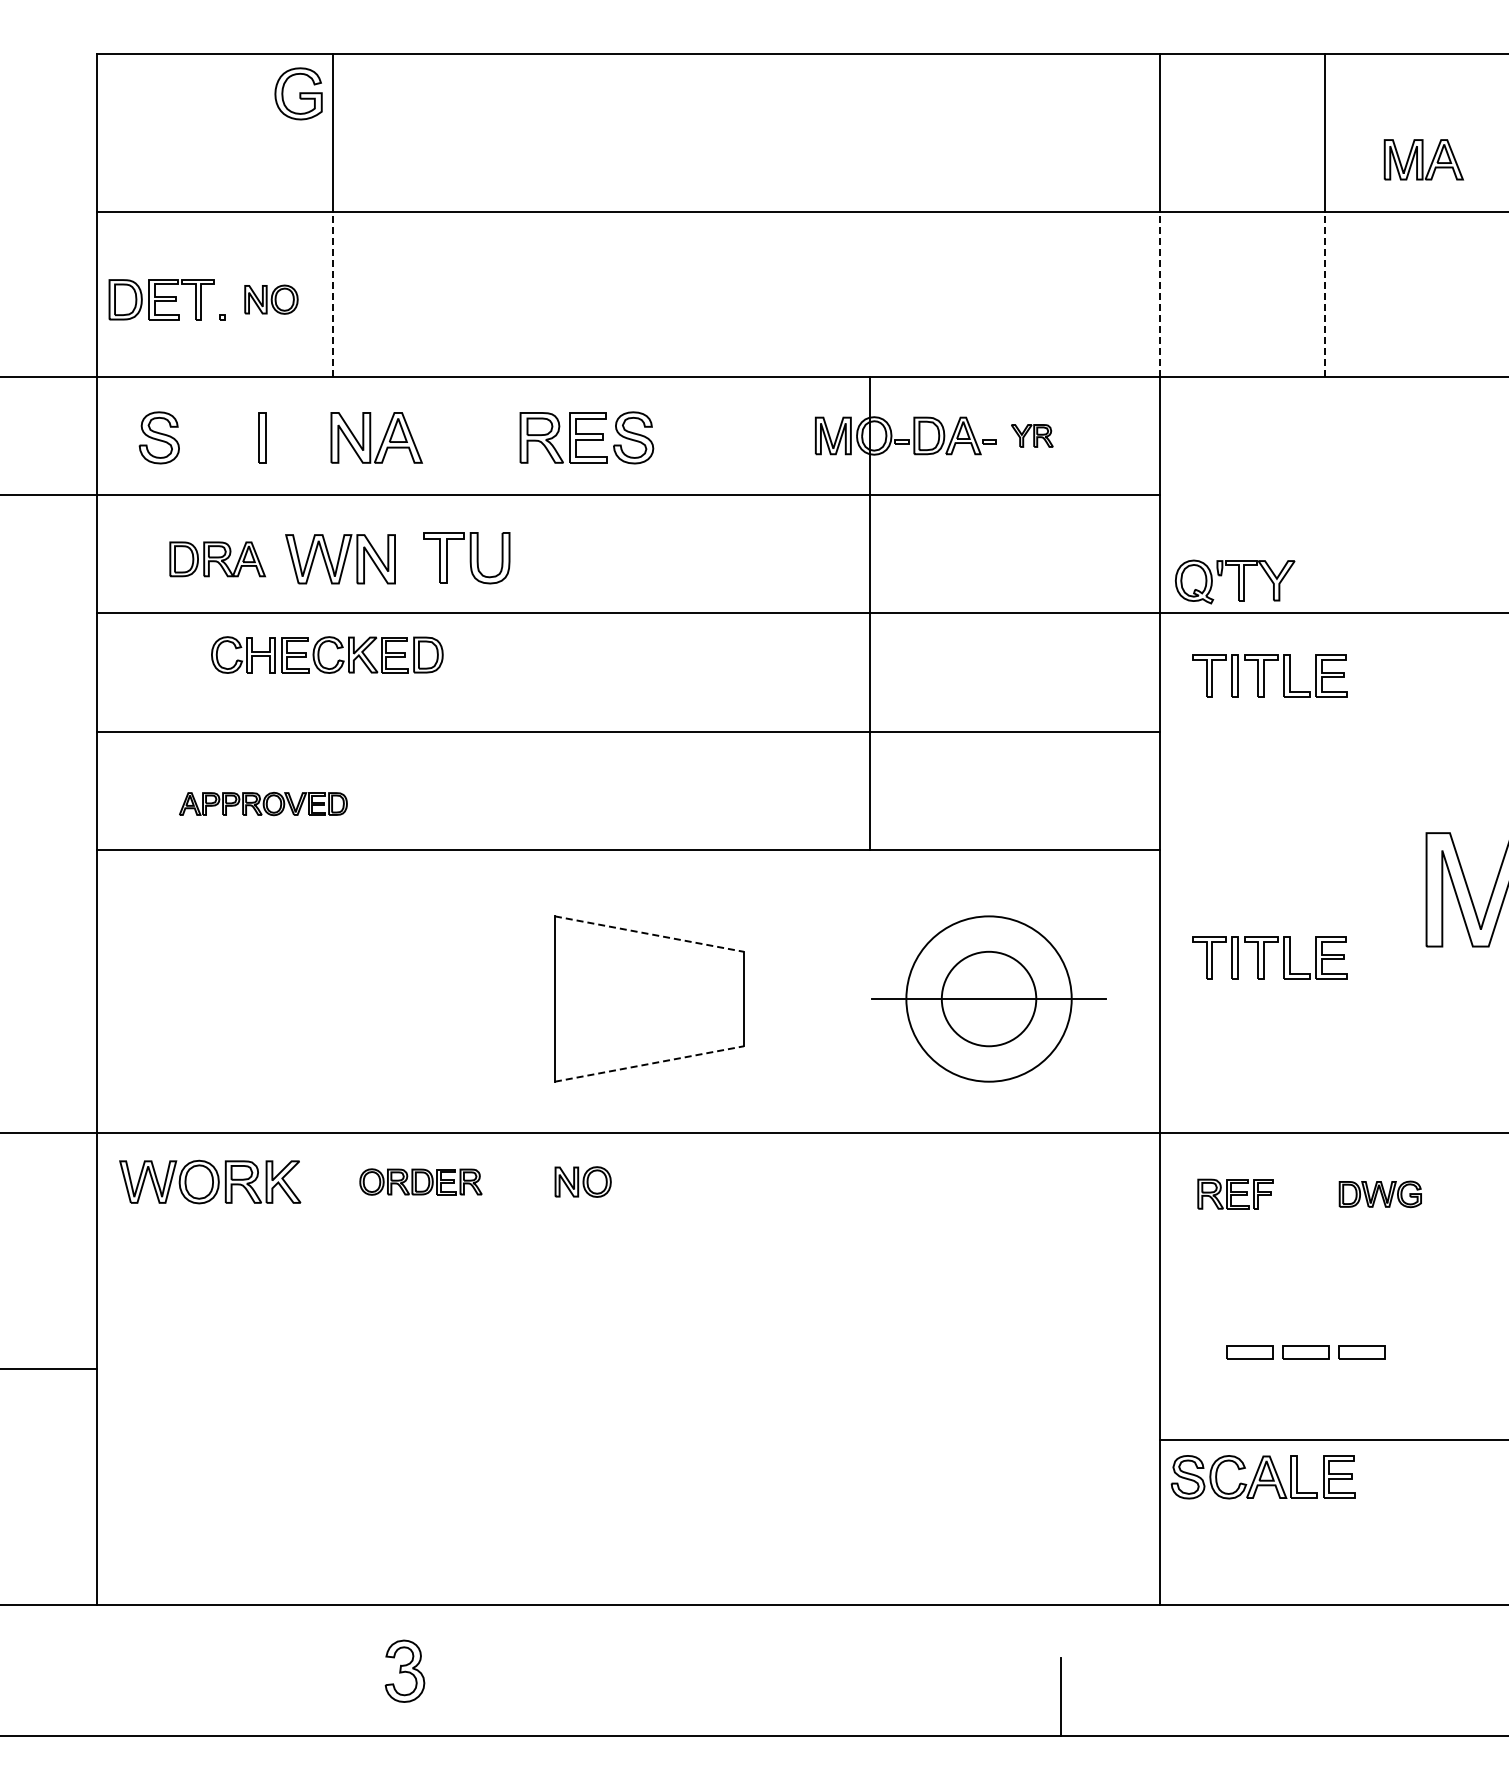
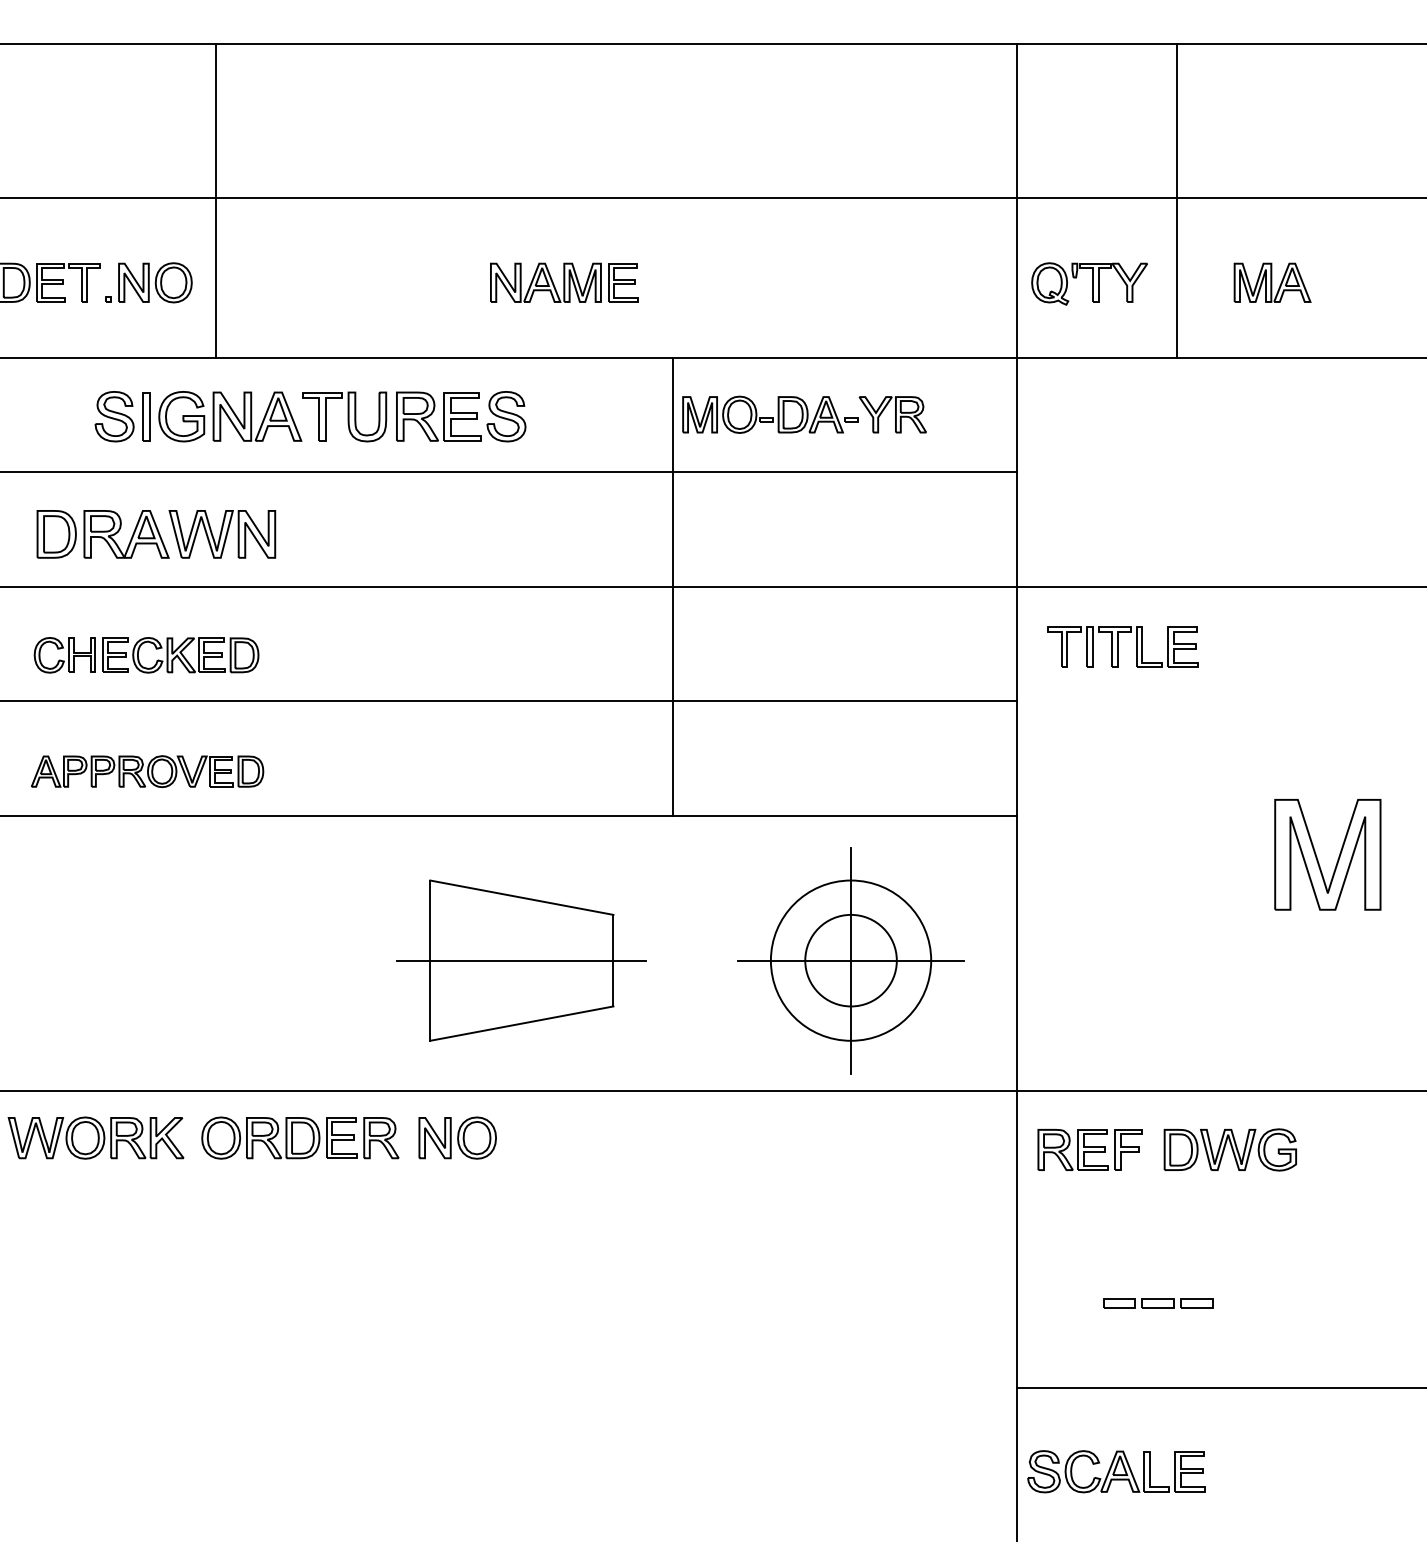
part: (298, 93) -> (181, 416), moved
part: (1423, 159) -> (1272, 282), moved
line: (333, 294) -> (215, 277), dashed -> solid
line: (1160, 294) -> (1017, 277), dashed -> solid
line: (1325, 294) -> (1177, 277), dashed -> solid
part: (271, 299) -> (155, 282), size x1.43
part: (692, 299) -> (563, 282), added
part: (1032, 435) -> (893, 414), size x1.67
part: (158, 437) -> (113, 416), moved
part: (466, 558) -> (344, 417), moved
part: (217, 559) -> (103, 534), size x1.43
part: (1235, 581) -> (1089, 283), moved
line: (869, 613) -> (673, 586), moved
part: (319, 654) -> (138, 654), moved
part: (263, 803) -> (147, 771), size x1.43
line: (649, 934) -> (521, 898), dashed -> solid
part: (1269, 957) -> (1122, 920), removed
line: (989, 998) -> (851, 960), added
line: (648, 999) -> (520, 961), added
line: (649, 1063) -> (521, 1023), dashed -> solid
part: (420, 1181) -> (299, 1137), size x1.67
part: (582, 1181) -> (456, 1137), size x1.43
part: (1235, 1193) -> (1089, 1149), size x1.43
part: (1380, 1194) -> (1230, 1150), size x1.67
part: (1305, 1352) -> (1157, 1303), size x0.71
part: (1262, 1477) -> (1116, 1471), moved

